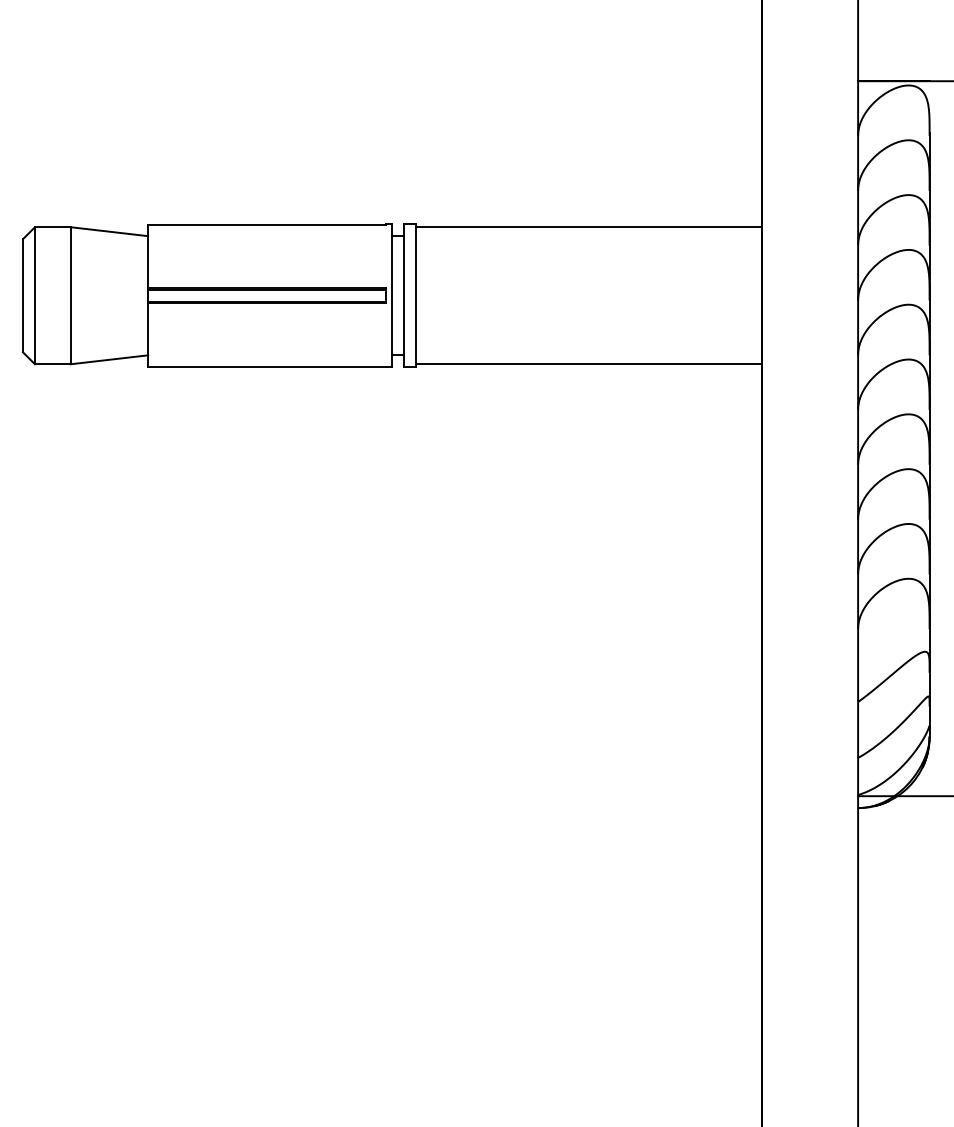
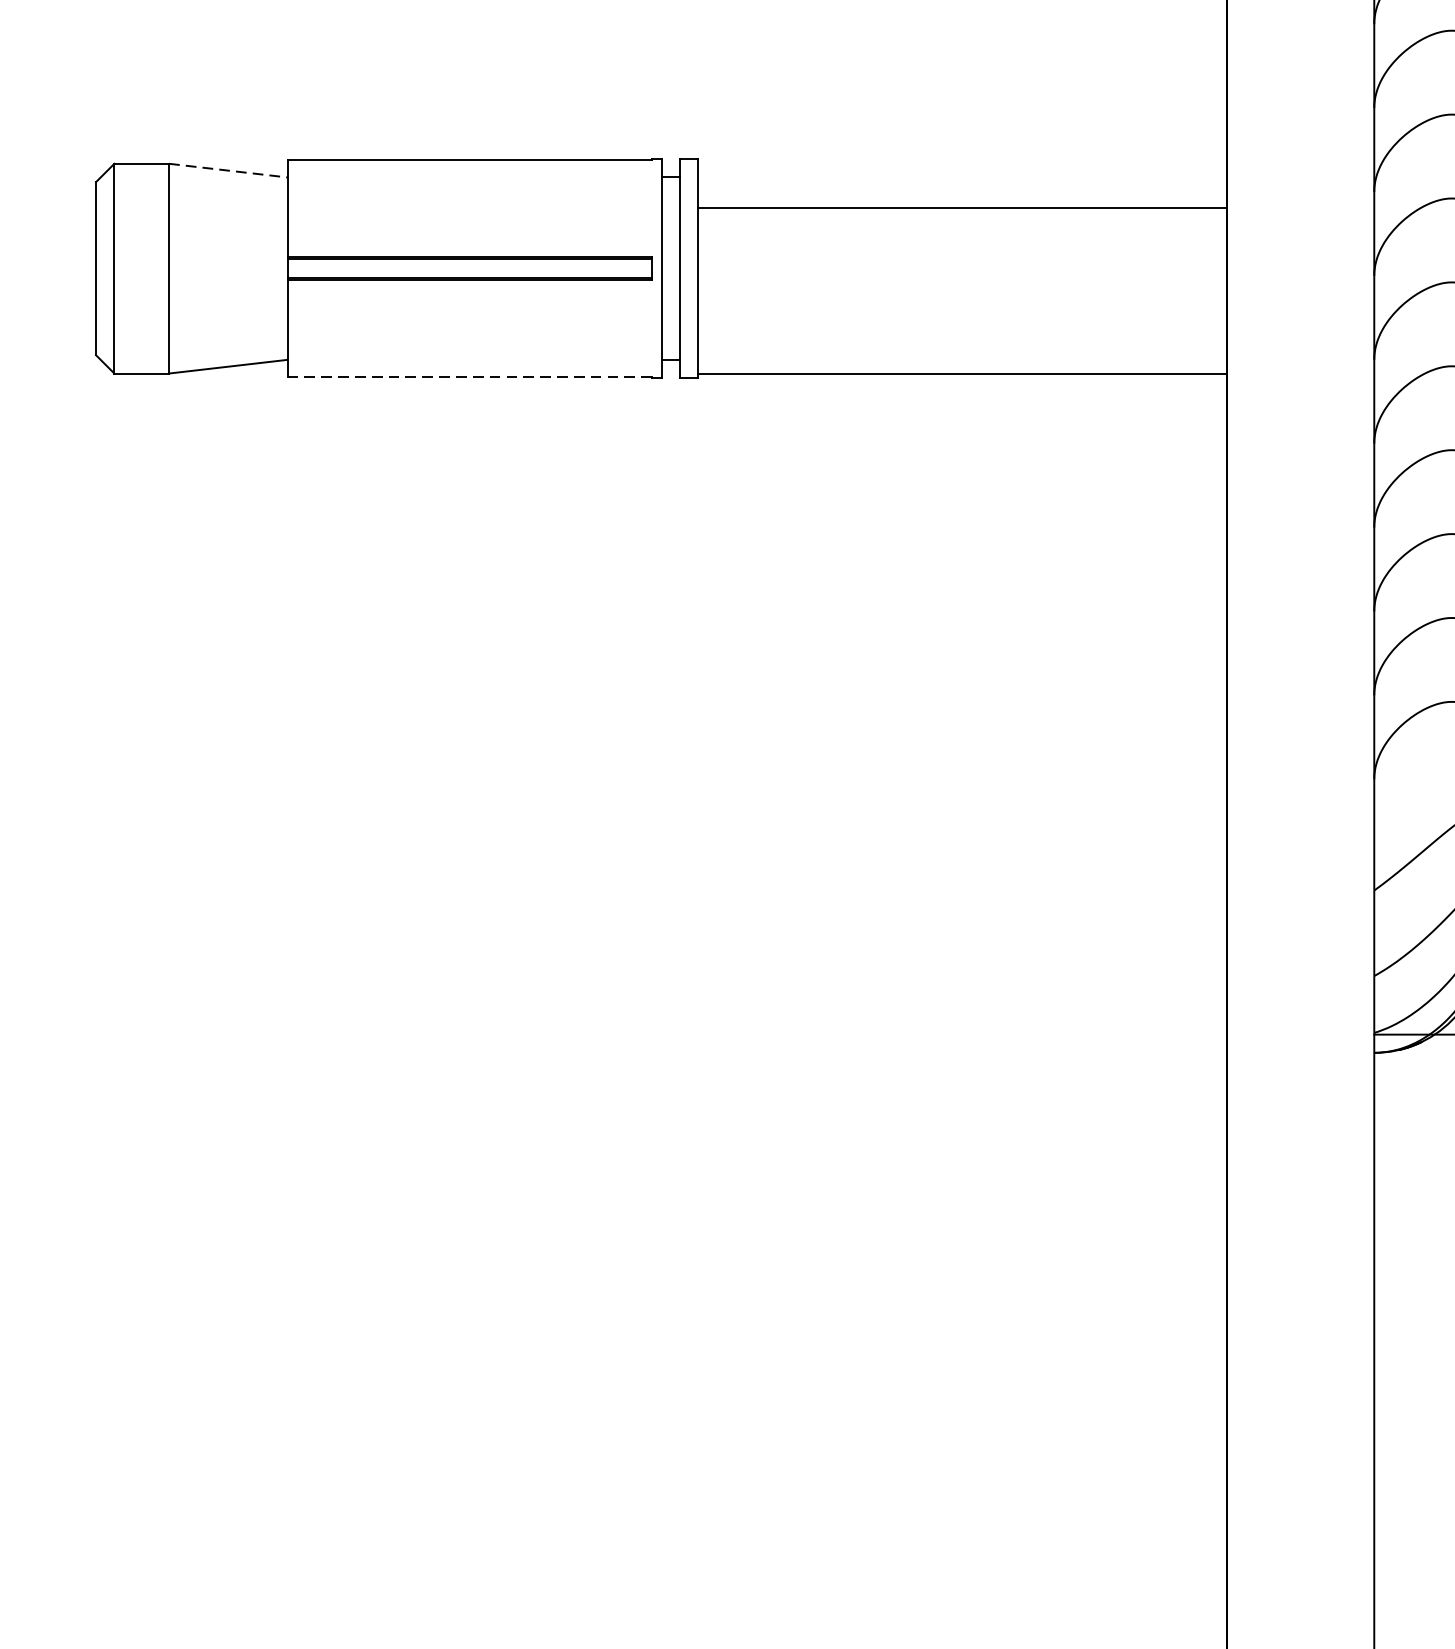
line: (588, 227) -> (961, 208), moved
line: (109, 231) -> (228, 170), solid -> dashed
line: (267, 366) -> (470, 376), solid -> dashed

